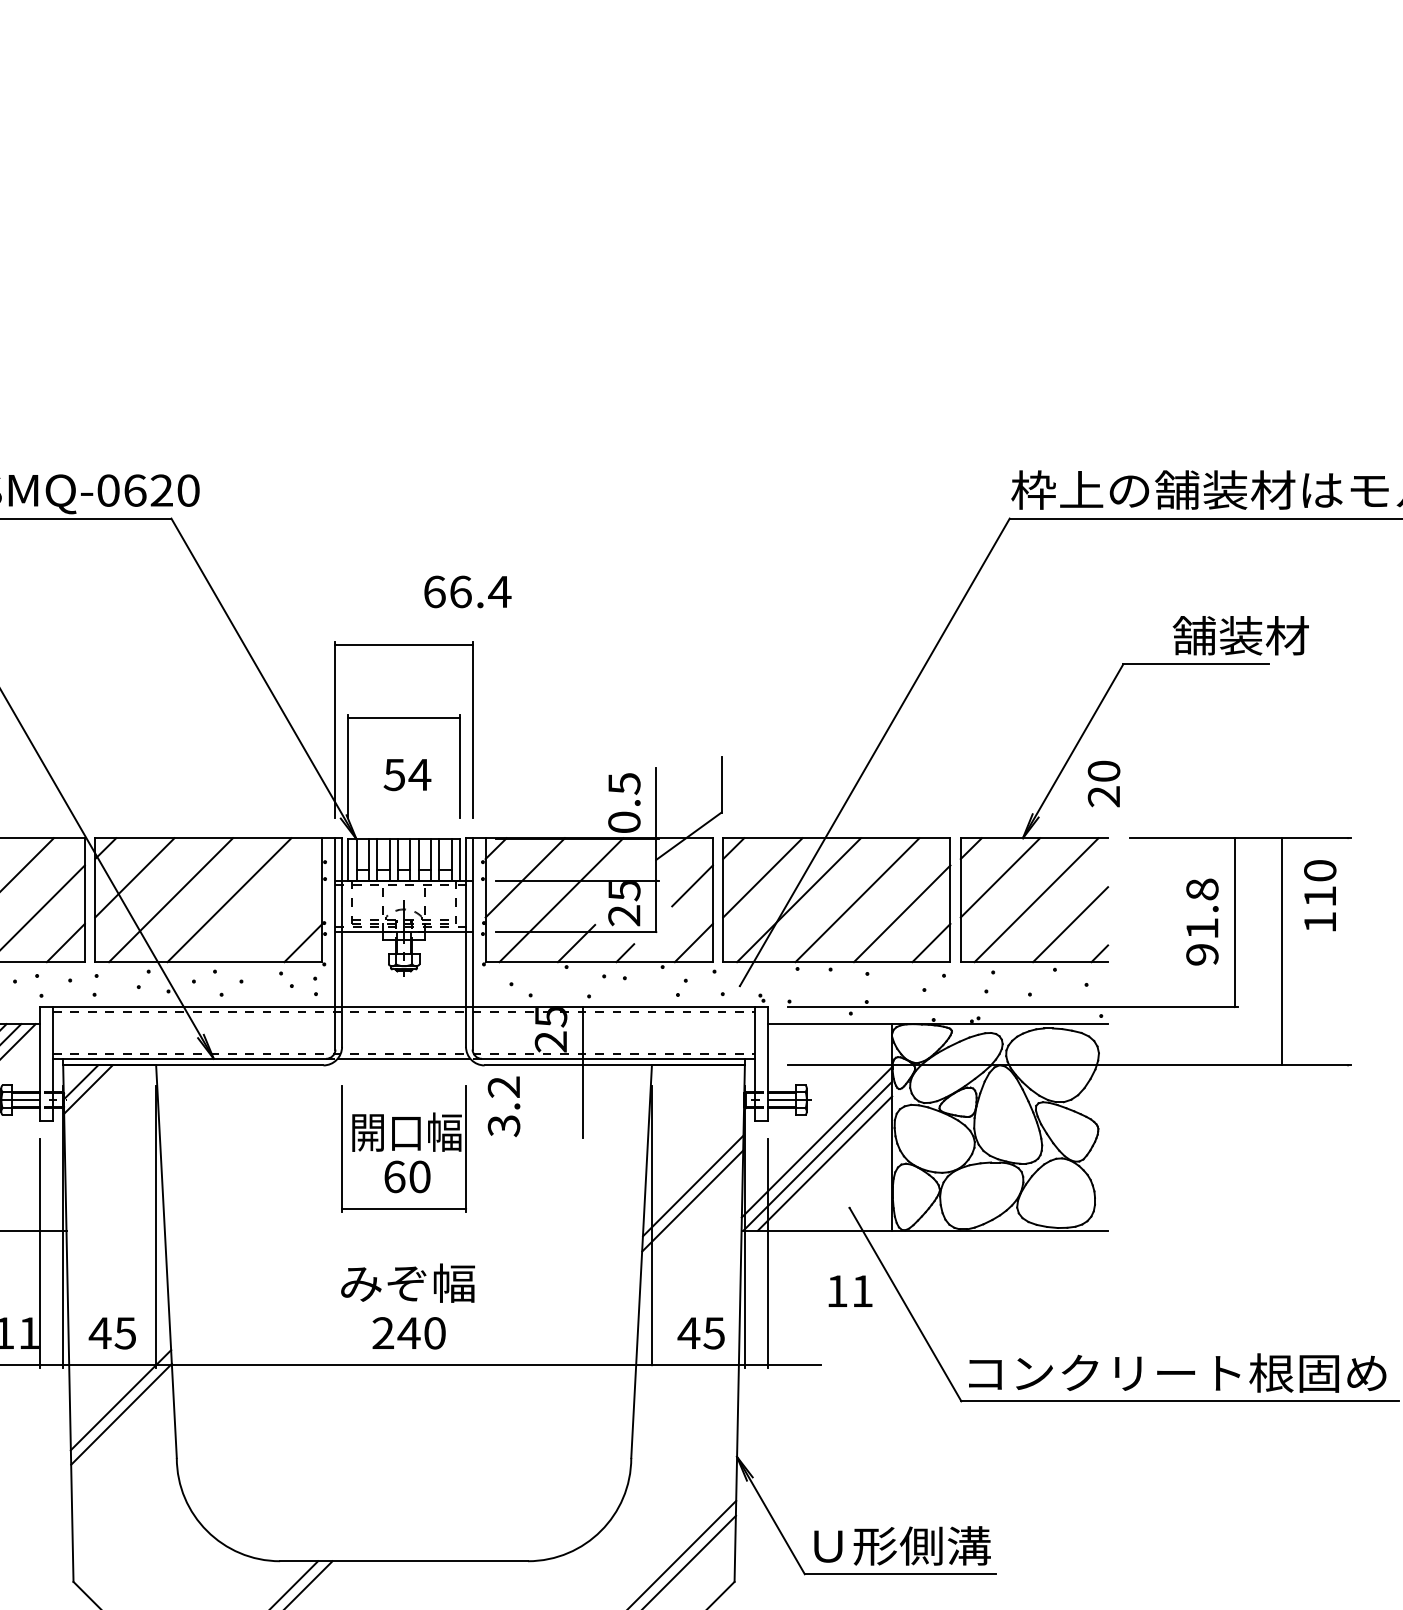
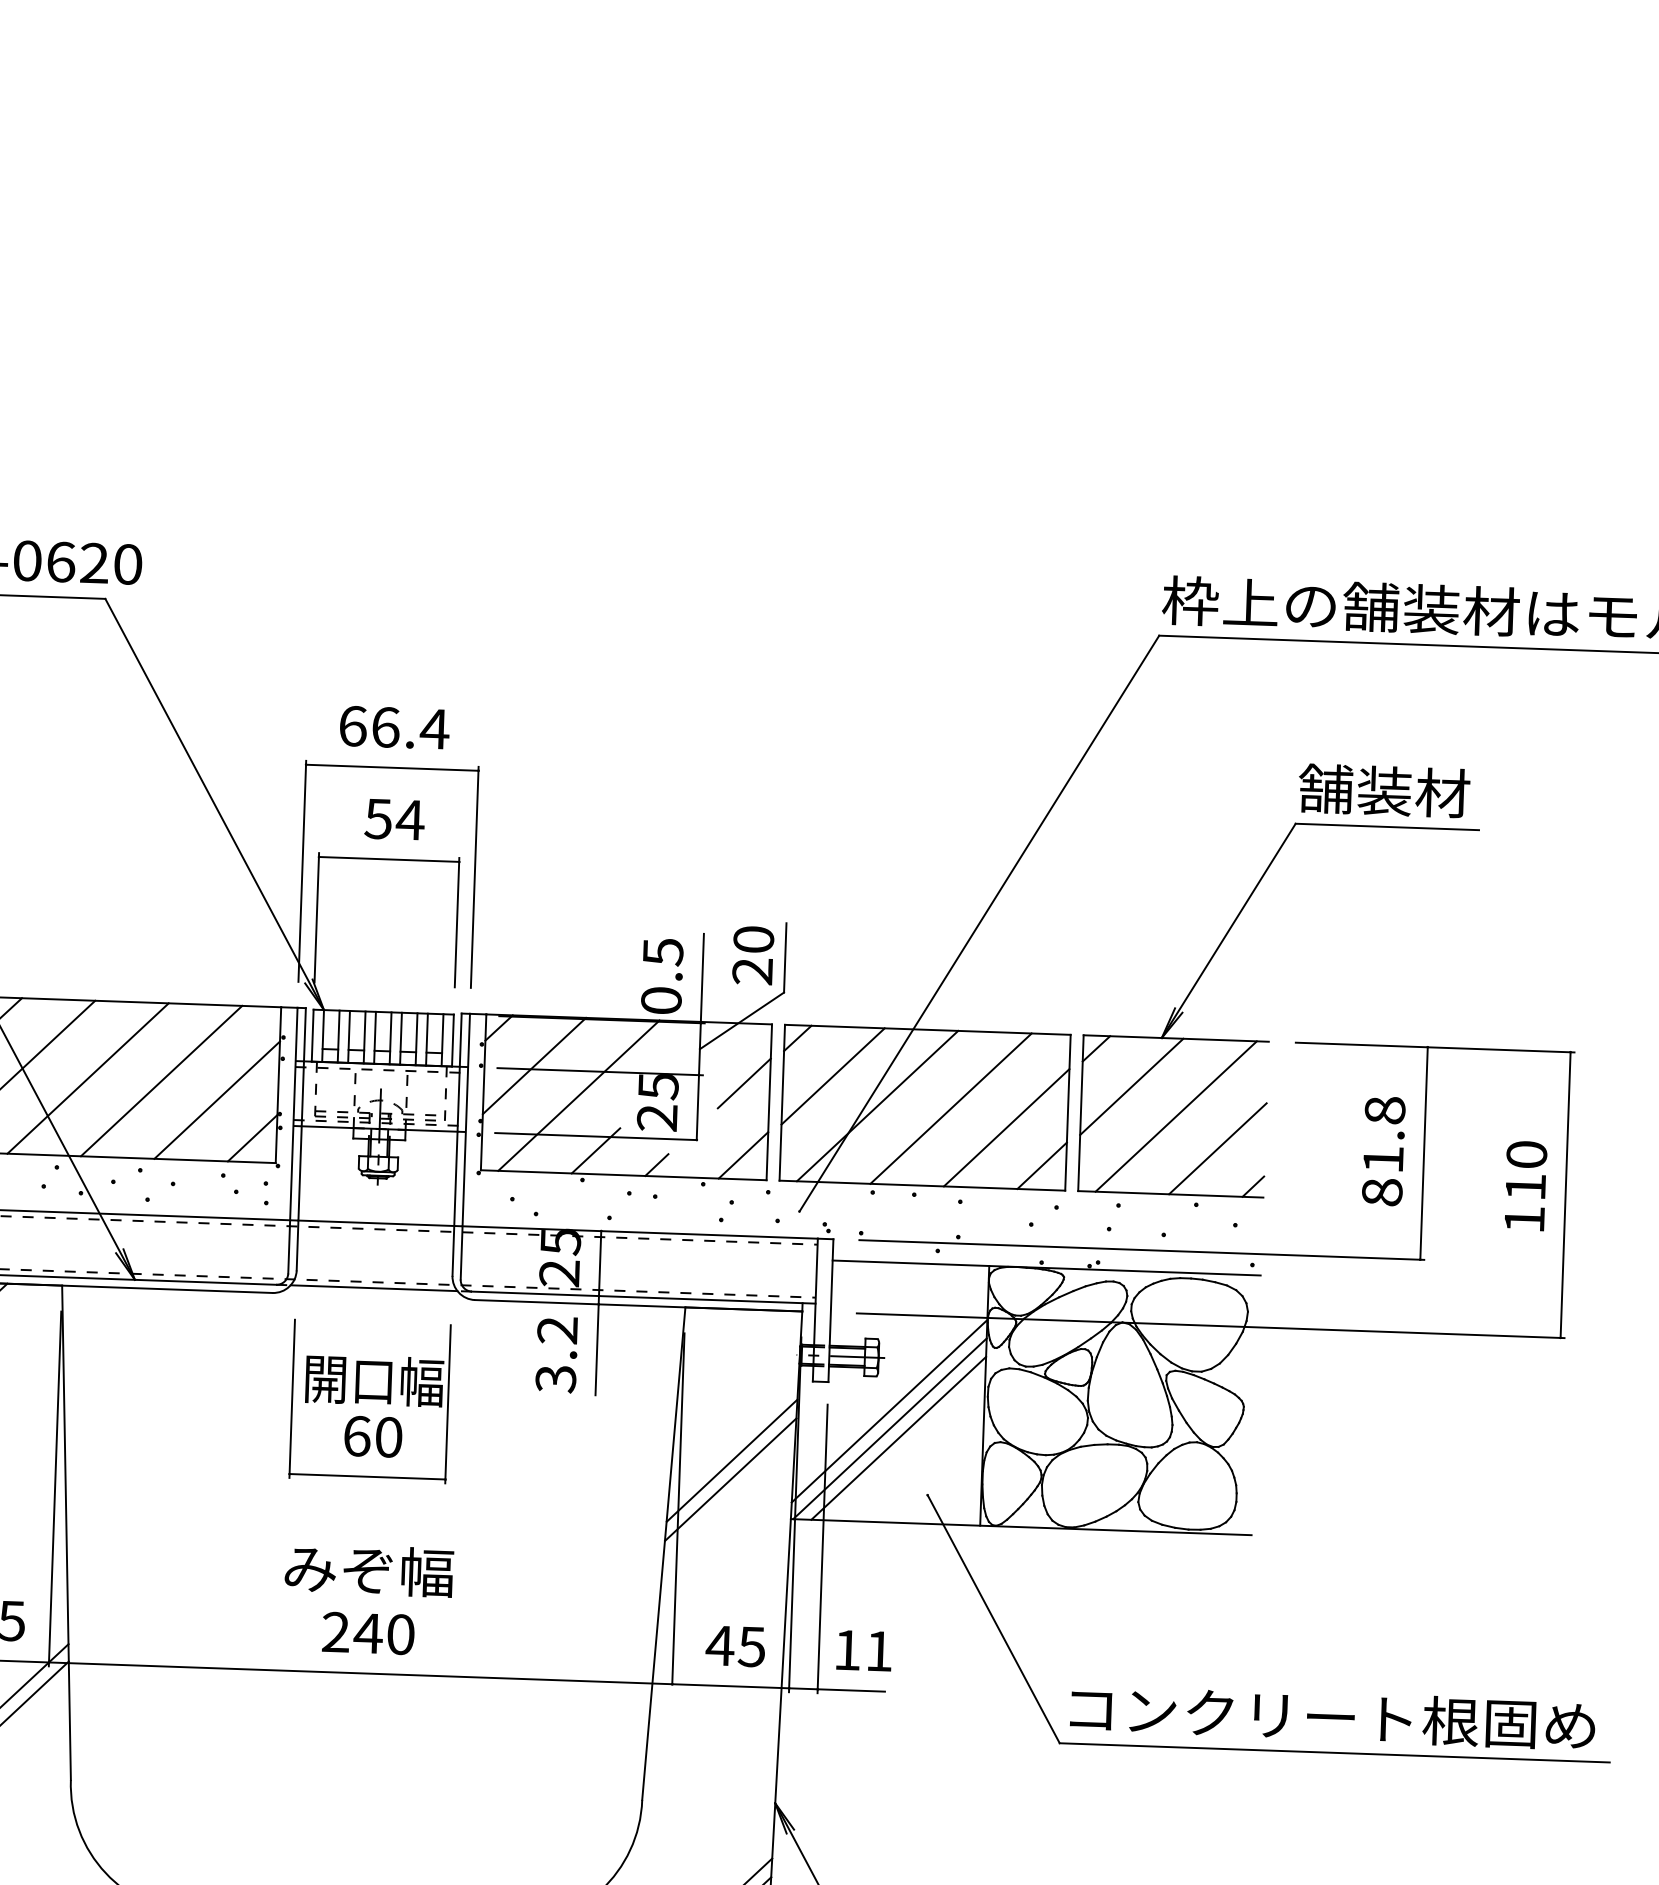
text: (467, 591) -> (394, 727), moved
text: (1240, 635) -> (1383, 790), moved
text: (407, 775) -> (394, 820), moved
text: (1103, 783) -> (752, 954), moved
text: (1320, 895) -> (1526, 1185), moved
line: (273, 913) -> (216, 1099), added
line: (1282, 951) -> (1566, 1194), moved
text: (1202, 954) -> (1382, 1192), 91.8 -> 81.8
text: (503, 1106) -> (556, 1354), moved
text: (850, 1290) -> (864, 1649), moved

